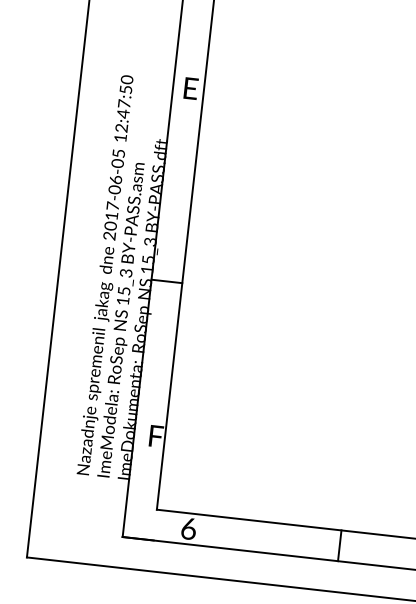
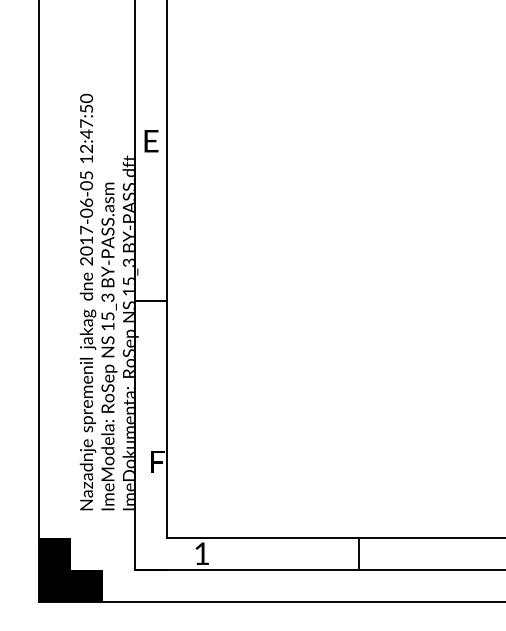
text: (191, 88) -> (151, 141), moved
text: (188, 528) -> (201, 553), 6 -> 1
fill: (60, 529) -> (70, 569), added

